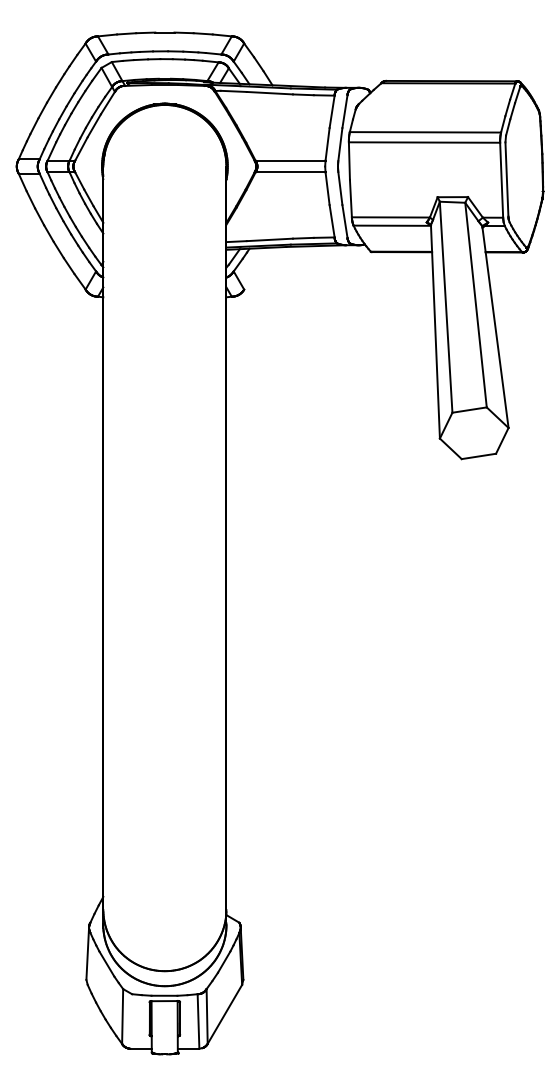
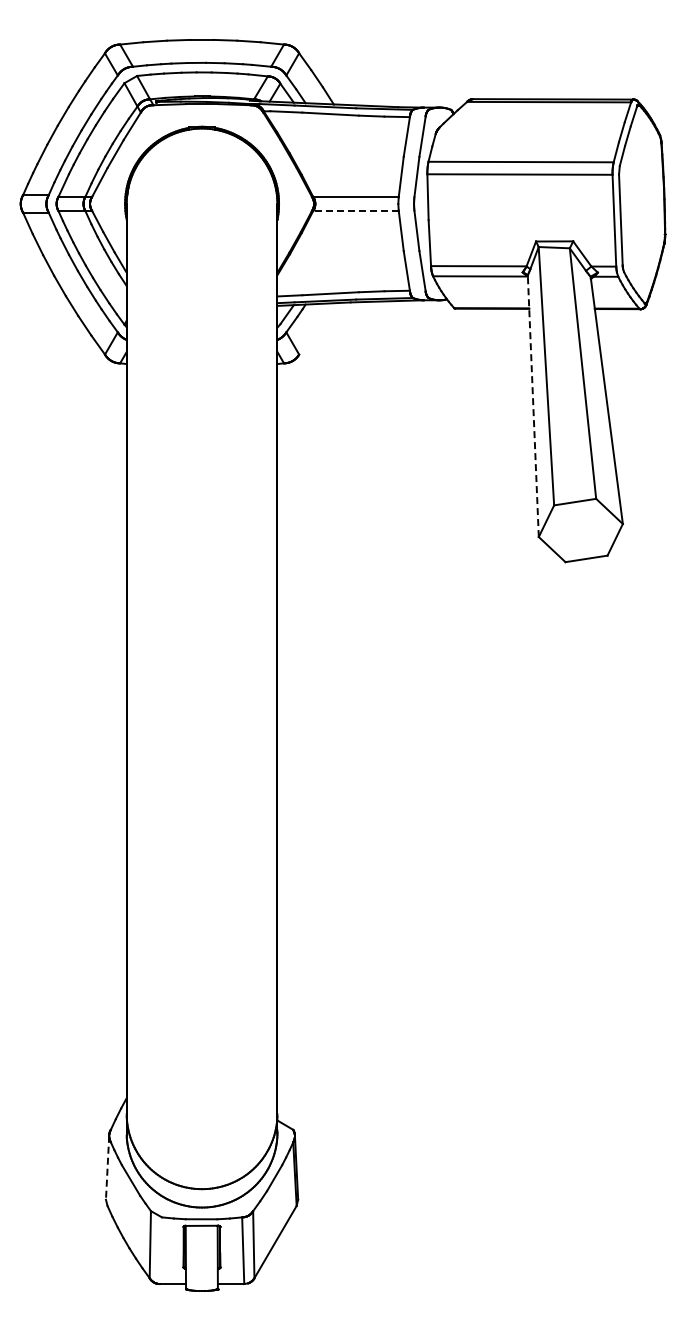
line: (290, 172) -> (355, 211), solid -> dashed
line: (435, 331) -> (533, 405), solid -> dashed
line: (87, 954) -> (107, 1168), solid -> dashed

